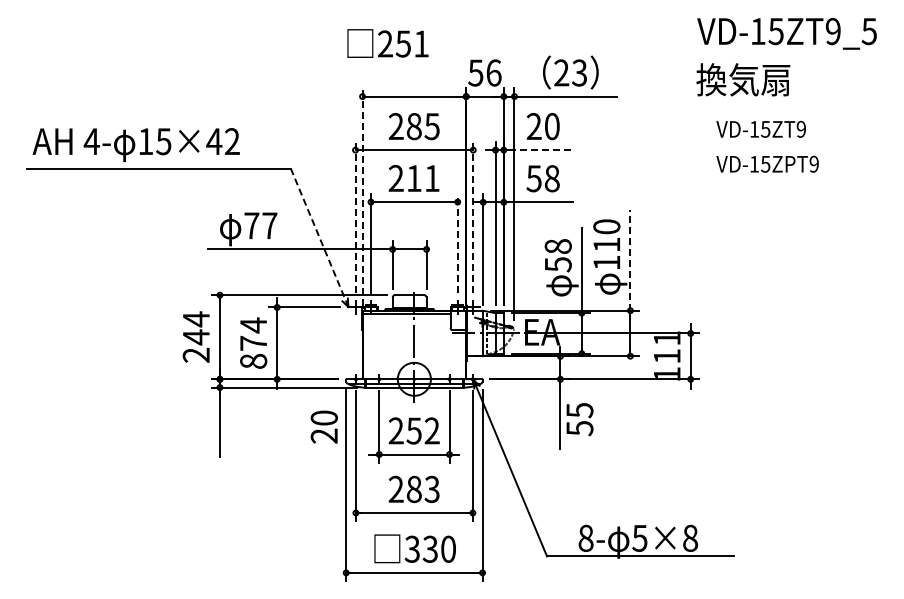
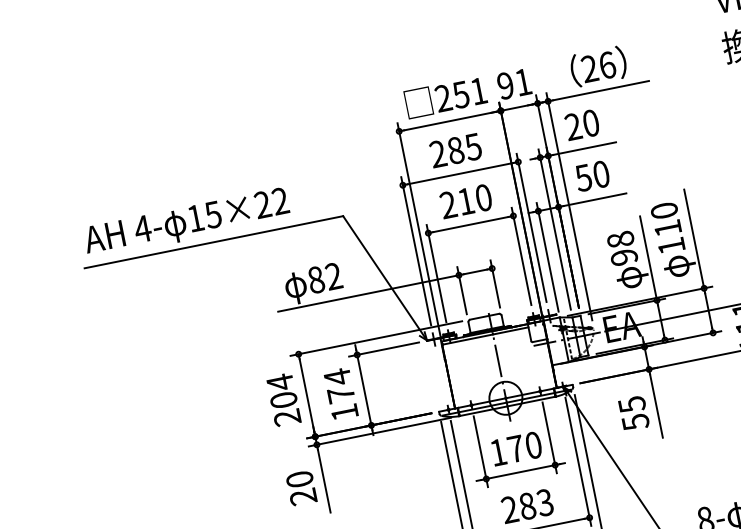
text: (387, 43) -> (445, 97), moved
text: (484, 72) -> (513, 83), 56 -> 91
text: (579, 72) -> (607, 64), 23 -> 26
text: (214, 141) -> (262, 204), 15×42 -> 15×22
line: (541, 150) -> (585, 148), dashed -> solid
text: (432, 178) -> (483, 197), 211 -> 210
text: (551, 178) -> (600, 174), 58 -> 50
line: (362, 197) -> (419, 230), dashed -> solid
line: (355, 217) -> (416, 251), dashed -> solid
line: (473, 217) -> (531, 227), dashed -> solid
text: (260, 225) -> (324, 277), 77 -> 82
line: (319, 237) -> (384, 278), dashed -> solid
line: (457, 243) -> (521, 256), dashed -> solid
line: (630, 259) -> (694, 238), dashed -> solid
text: (557, 264) -> (623, 257), 58 -> 98
text: (195, 337) -> (283, 400), 244 -> 204
text: (253, 360) -> (344, 411), 874 -> 174
text: (579, 419) -> (633, 413), moved
text: (323, 426) -> (300, 487), moved
text: (413, 430) -> (515, 448), 252 -> 170

